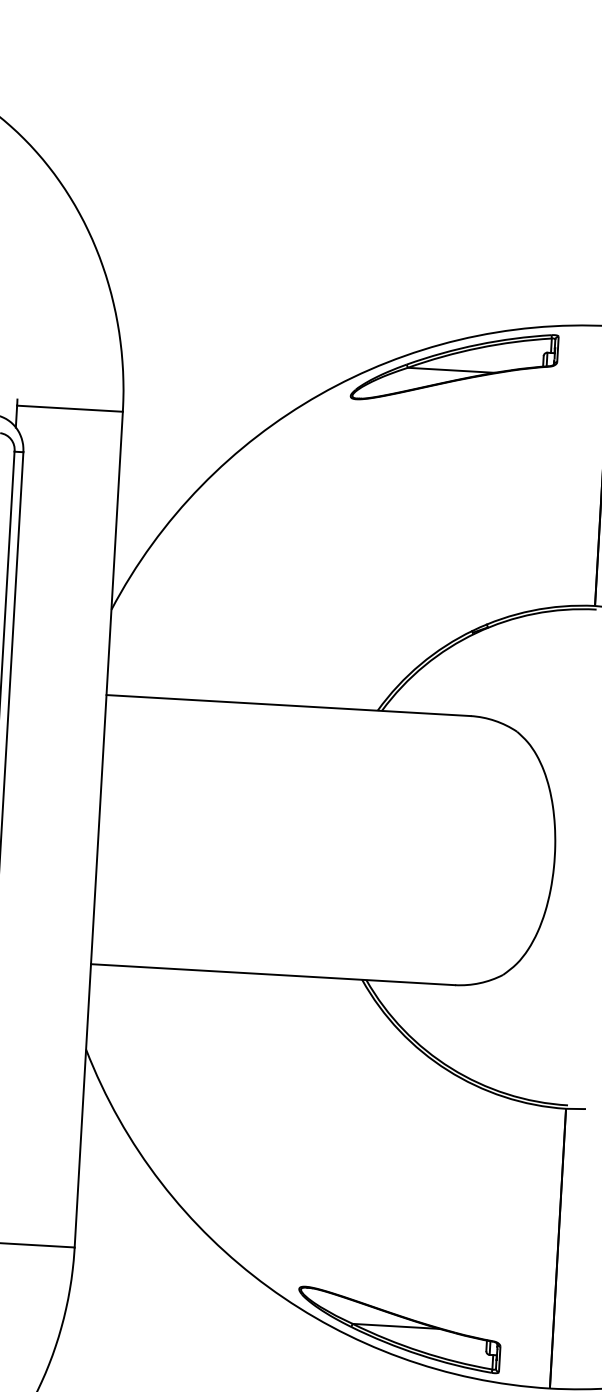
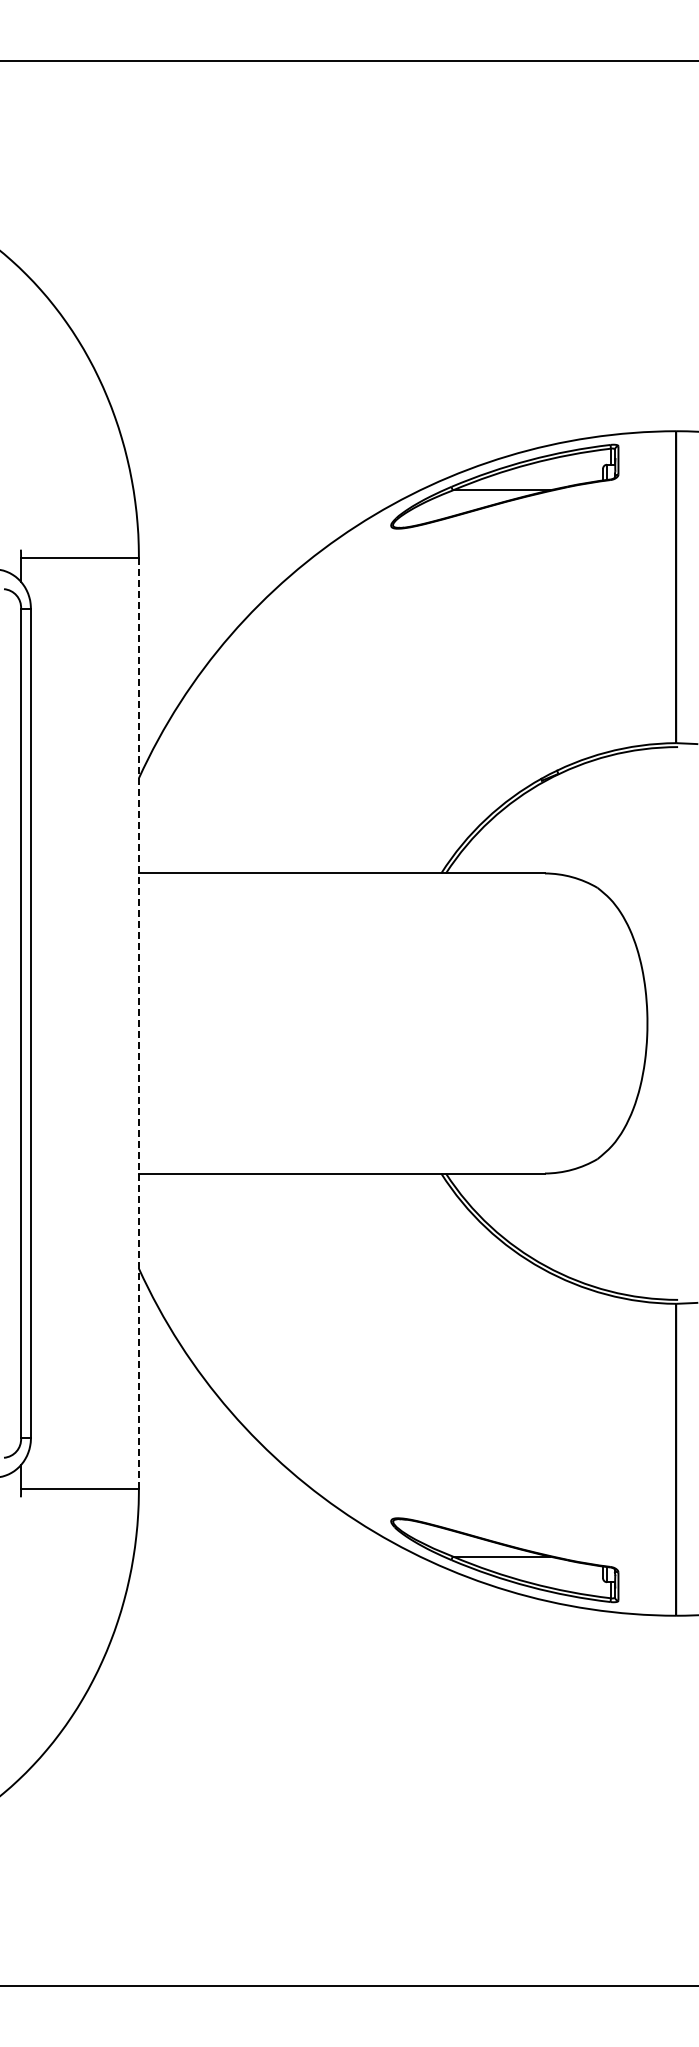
line: (98, 829) -> (138, 1023), solid -> dashed

